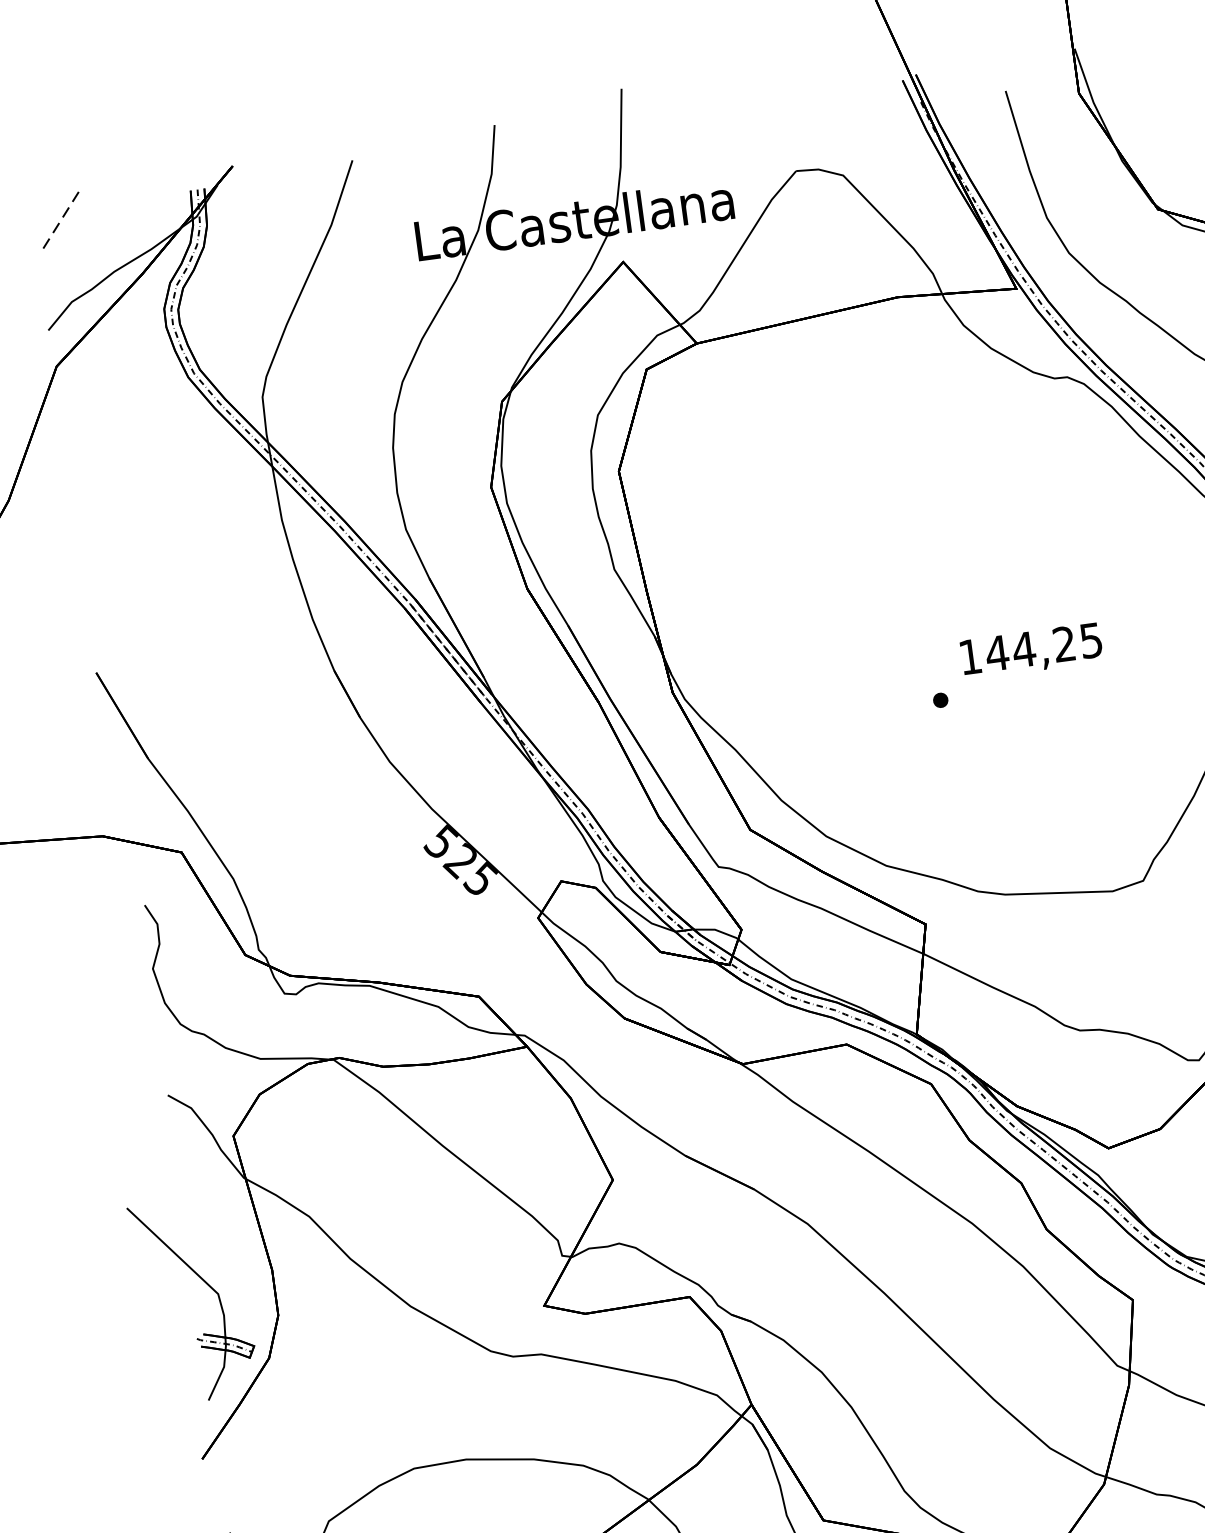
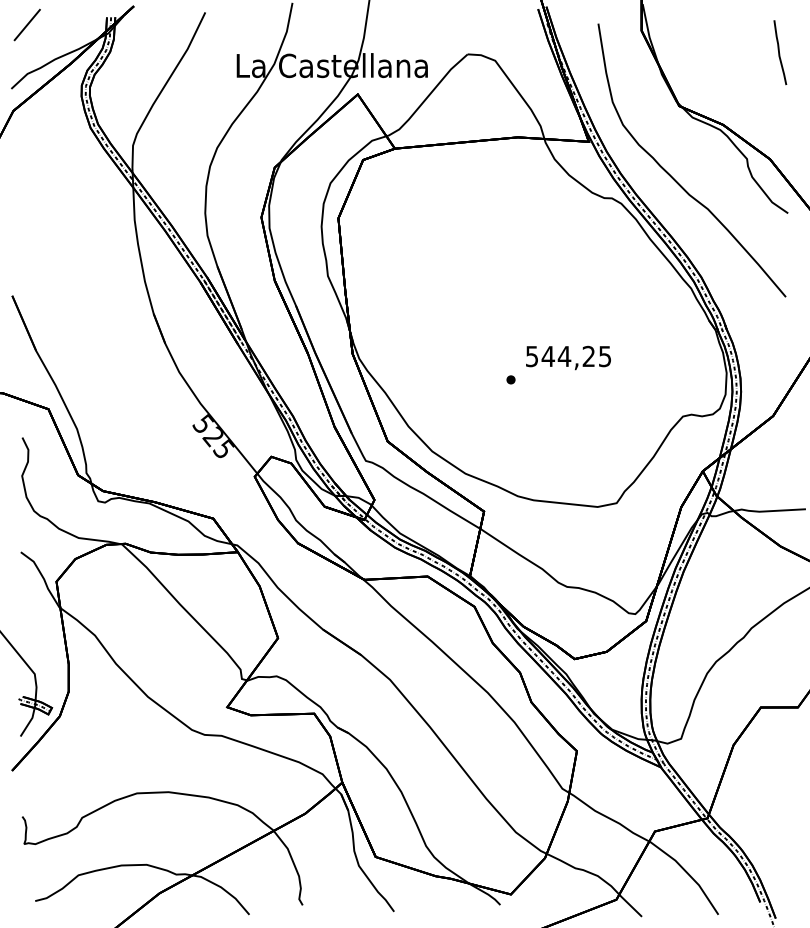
line: (60, 221) -> (27, 25), dashed -> solid
text: (969, 657) -> (531, 356), 144,25 -> 544,25

